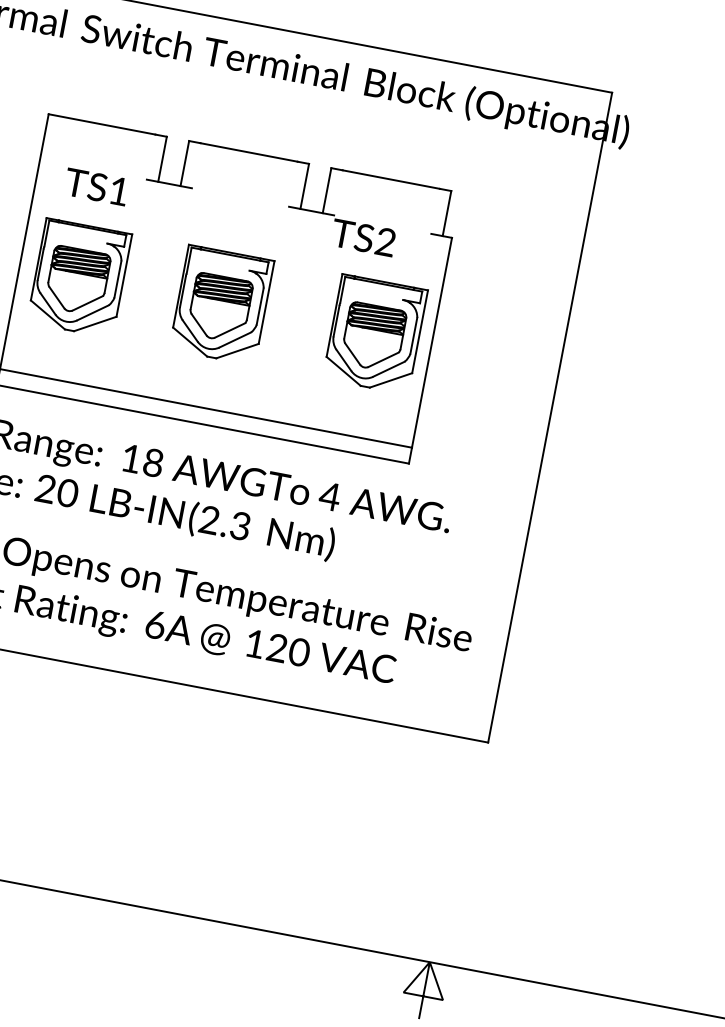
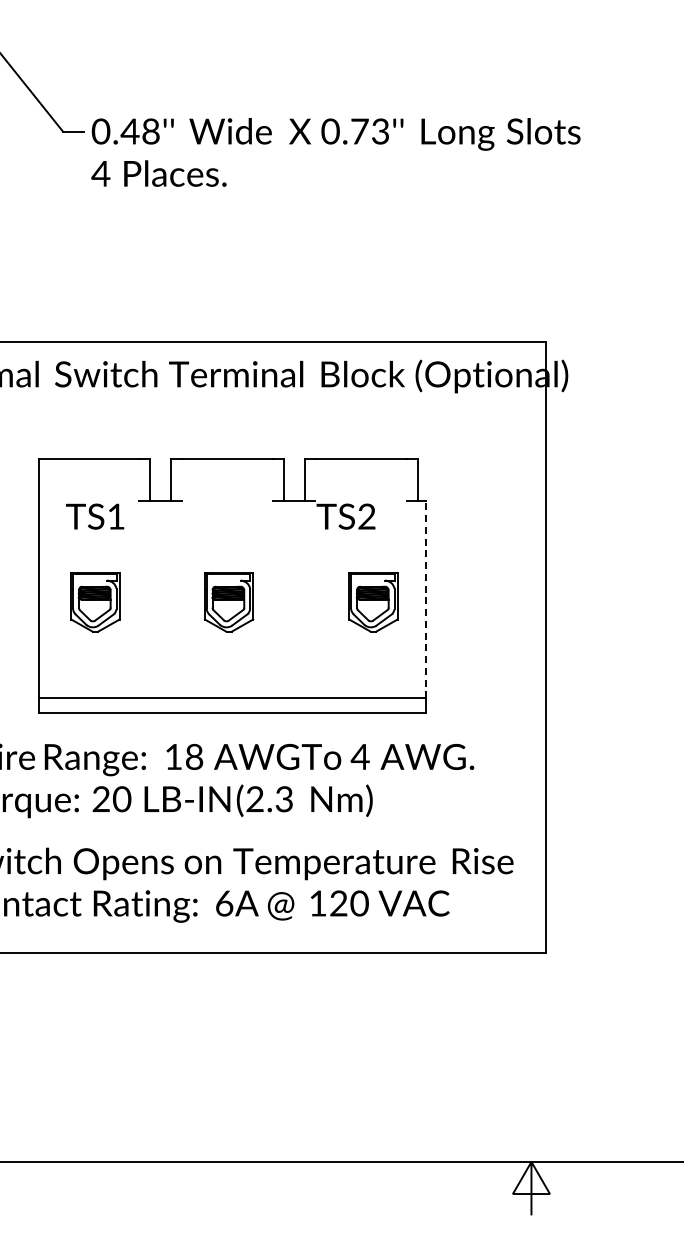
part: (79, 278) -> (95, 602), size x0.6
part: (221, 305) -> (228, 602), size x0.6
part: (375, 334) -> (373, 602), size x0.6
line: (432, 342) -> (426, 599), solid -> dashed

